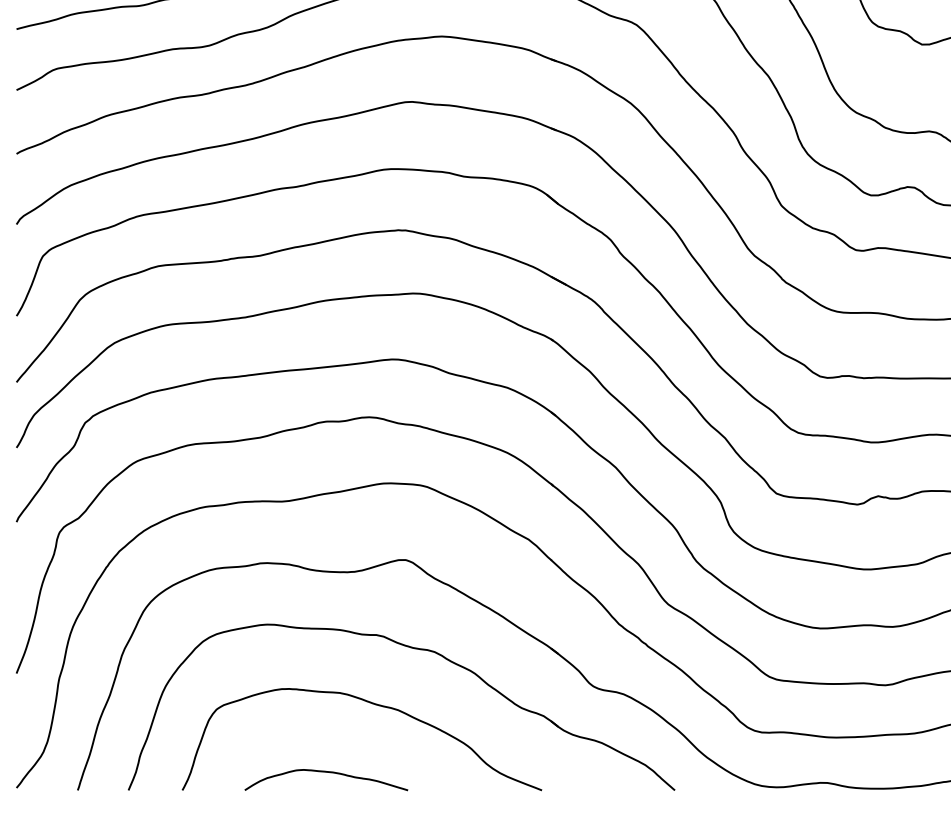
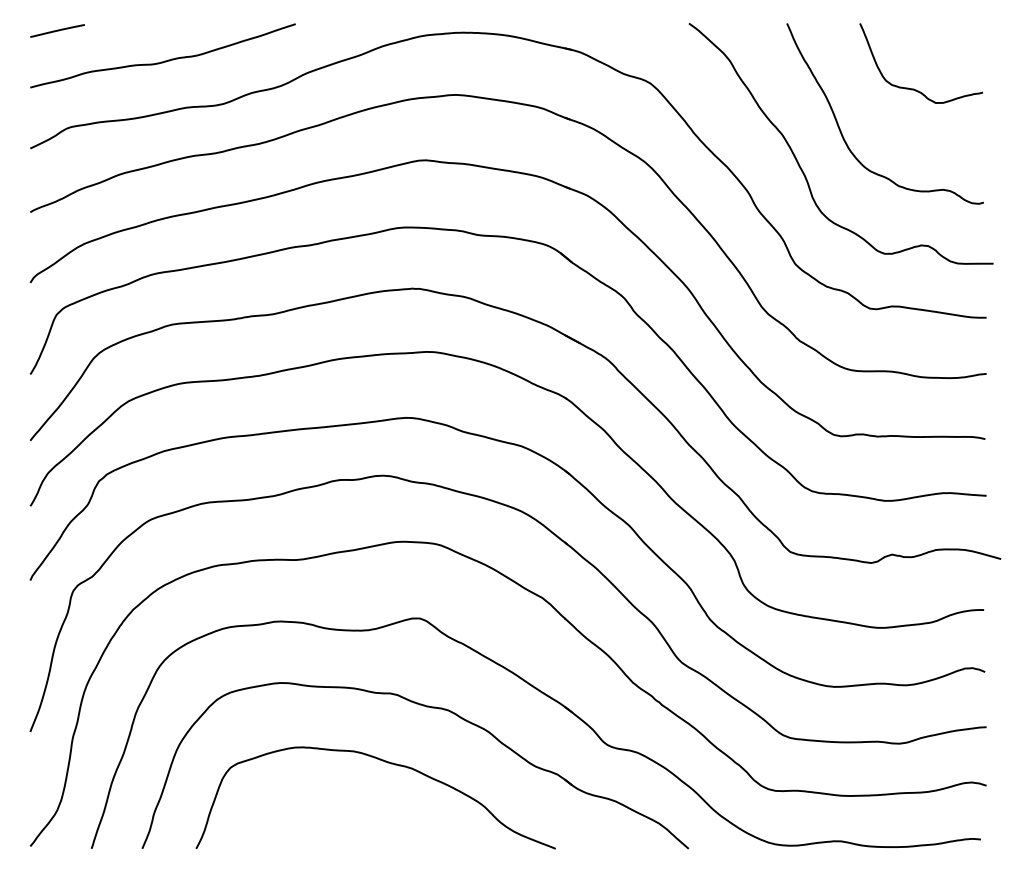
curve: (325, 773) -> (339, 831), removed

